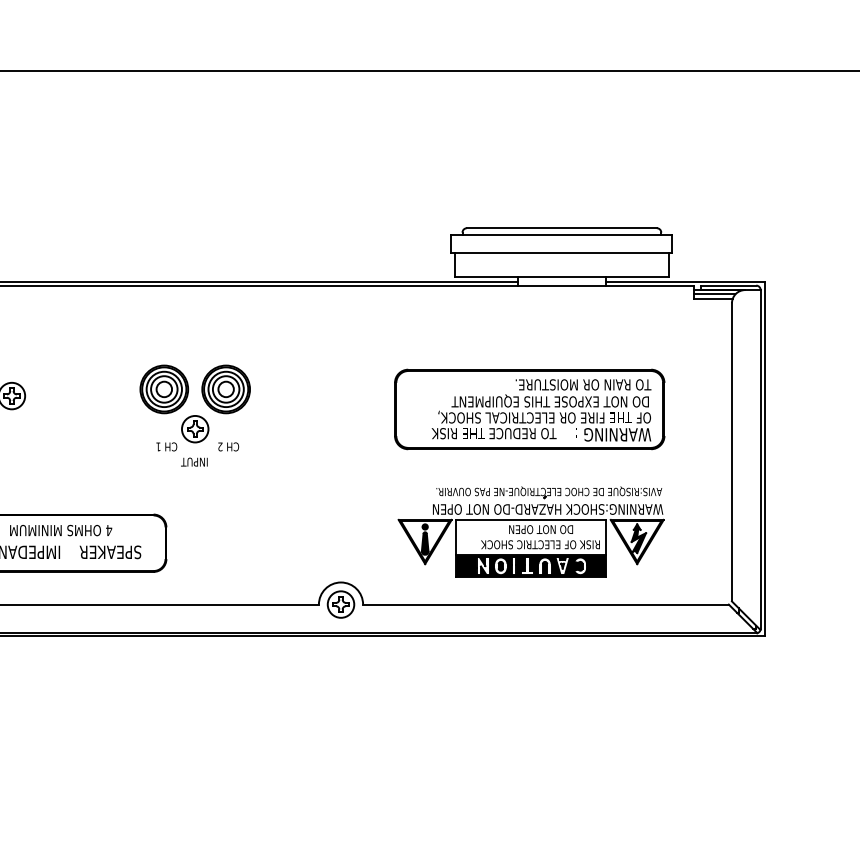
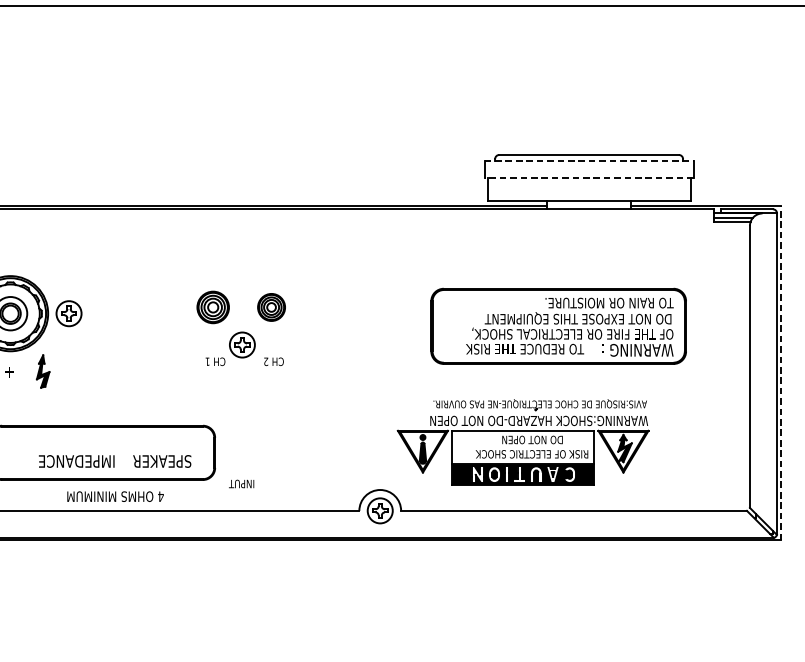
line: (562, 234) -> (589, 160), solid -> dashed
line: (561, 252) -> (588, 177), solid -> dashed
part: (164, 389) -> (213, 307), size x0.7
part: (225, 389) -> (271, 307), size x0.6
line: (765, 458) -> (781, 372), solid -> dashed
text: (194, 461) -> (241, 483), moved
text: (61, 530) -> (115, 496), moved
part: (530, 531) -> (522, 441), moved

